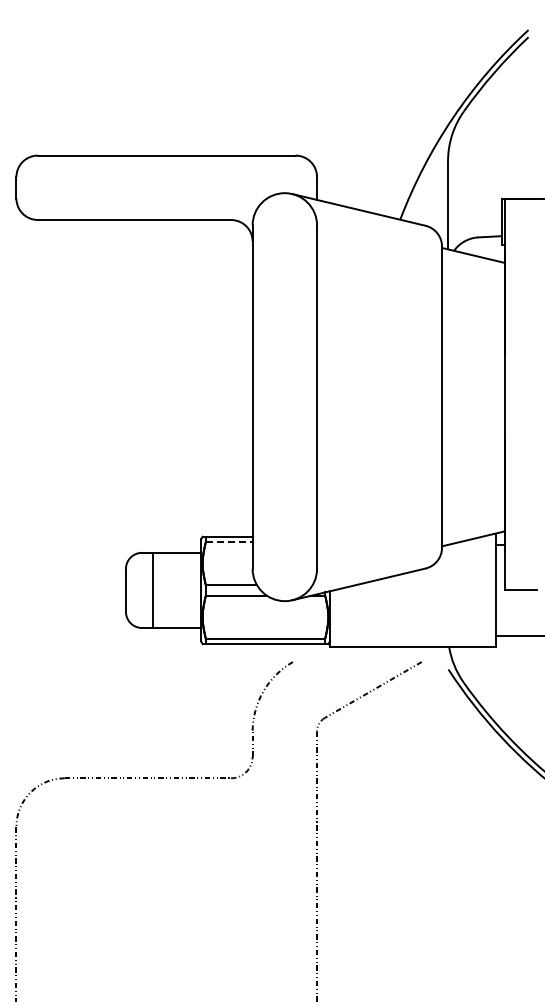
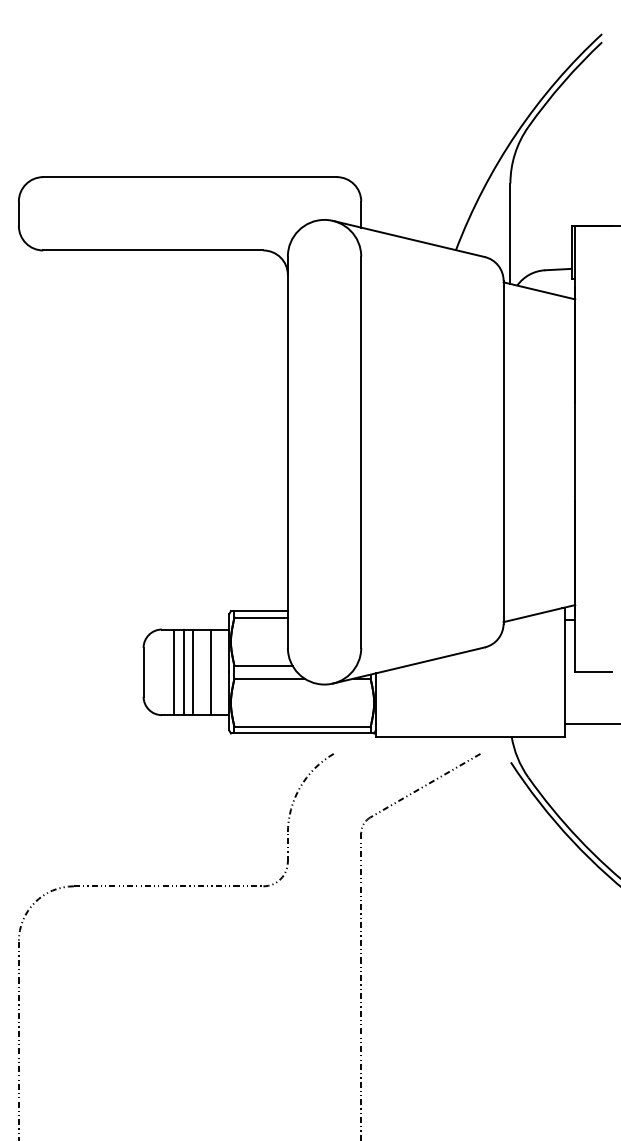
line: (229, 542) -> (261, 617), dashed -> solid
line: (161, 590) -> (184, 672), added
line: (168, 590) -> (192, 672), added
line: (184, 590) -> (210, 672), added

